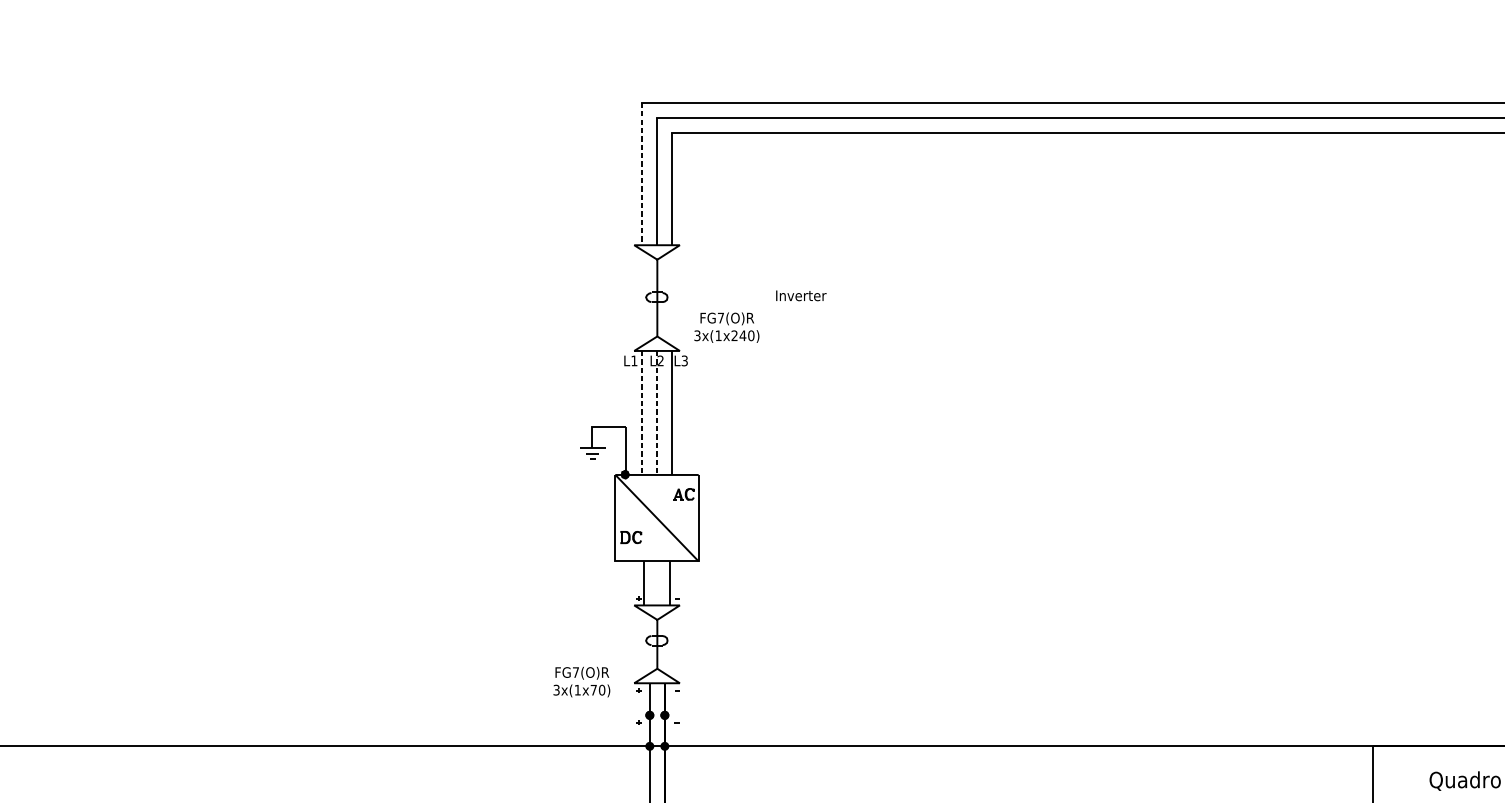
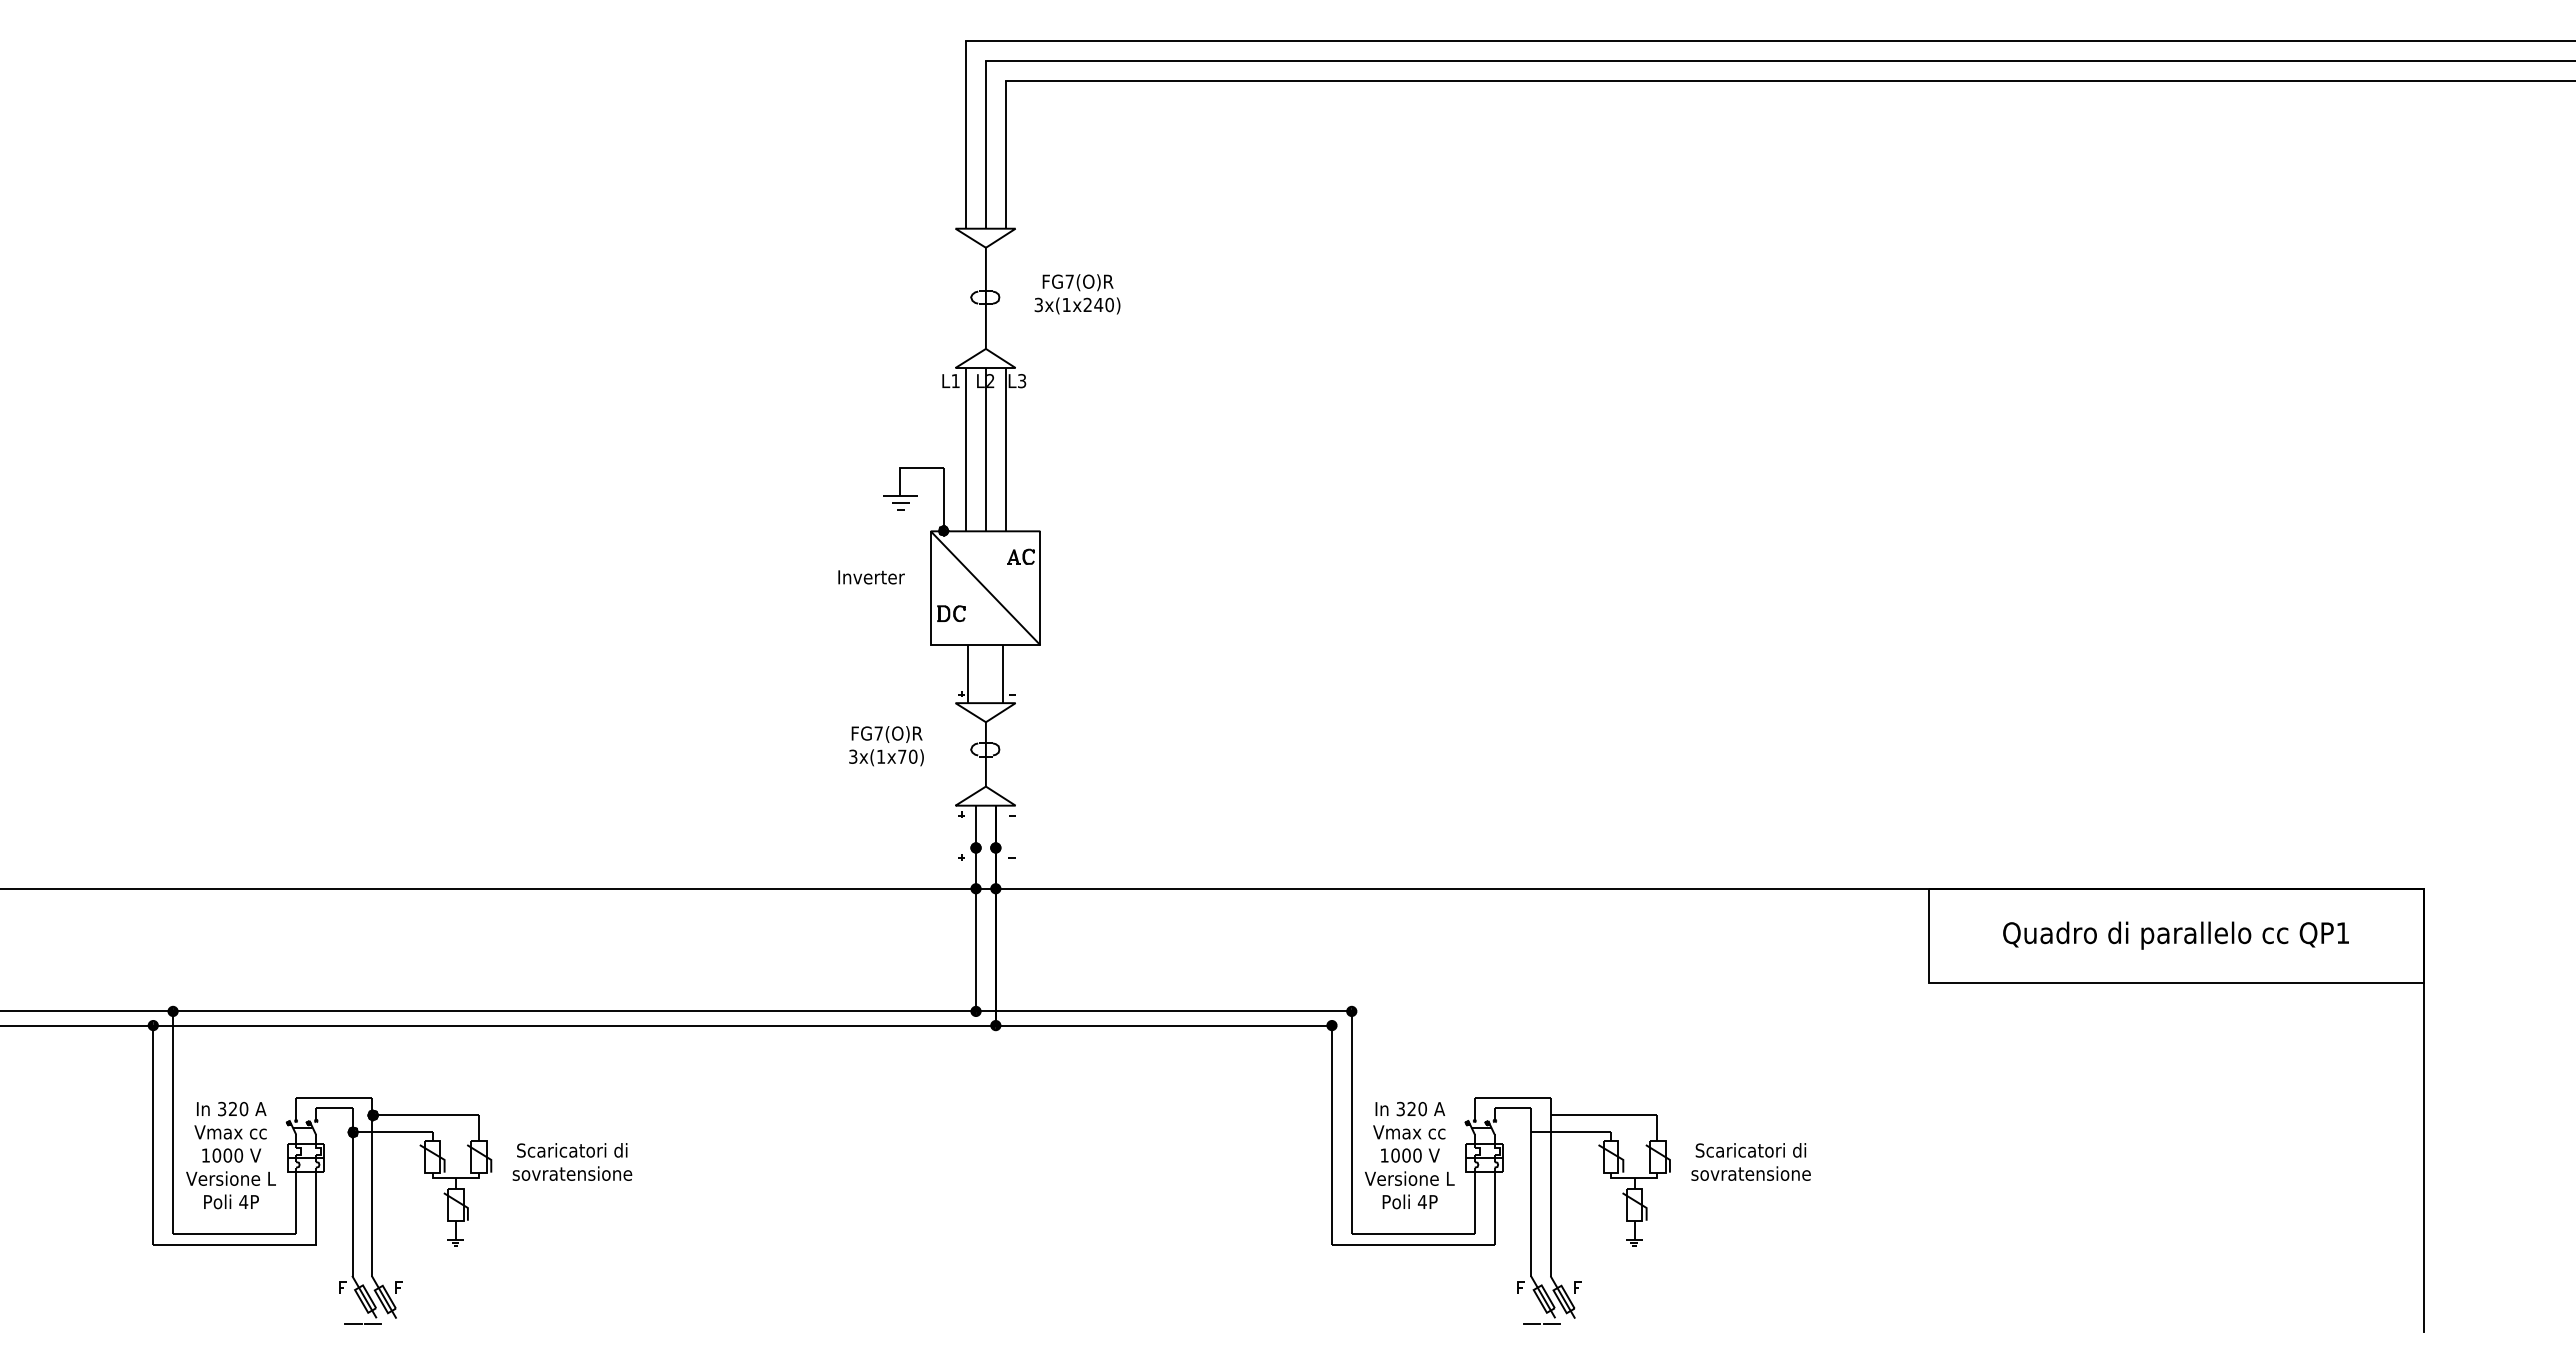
line: (642, 173) -> (966, 134), dashed -> solid
text: (801, 295) -> (871, 577), moved
text: (726, 327) -> (1077, 294), moved
line: (642, 412) -> (966, 449), dashed -> solid
line: (657, 412) -> (985, 449), dashed -> solid
text: (581, 682) -> (886, 746), moved

